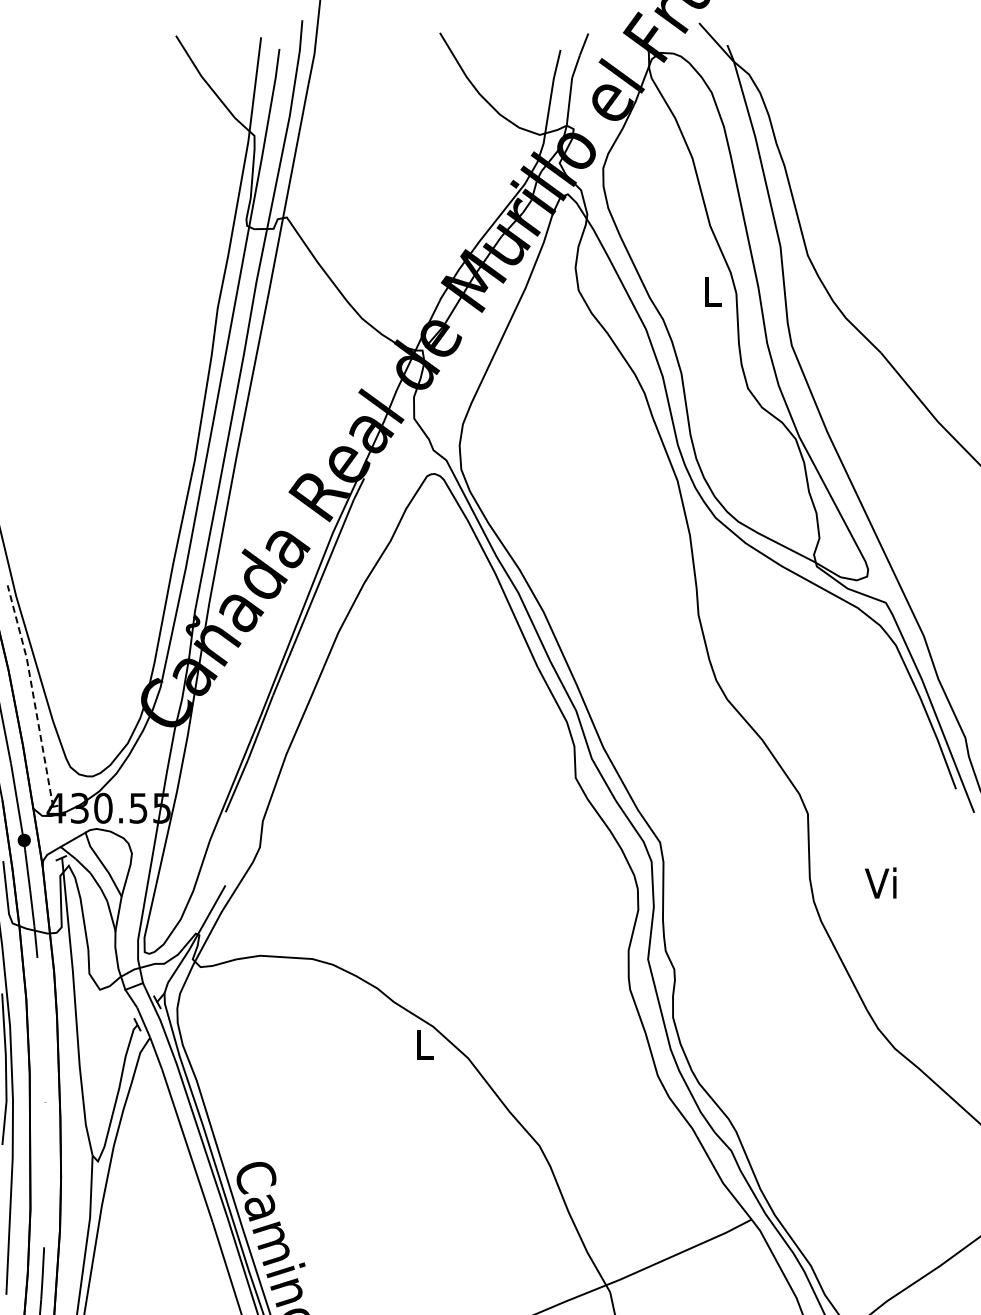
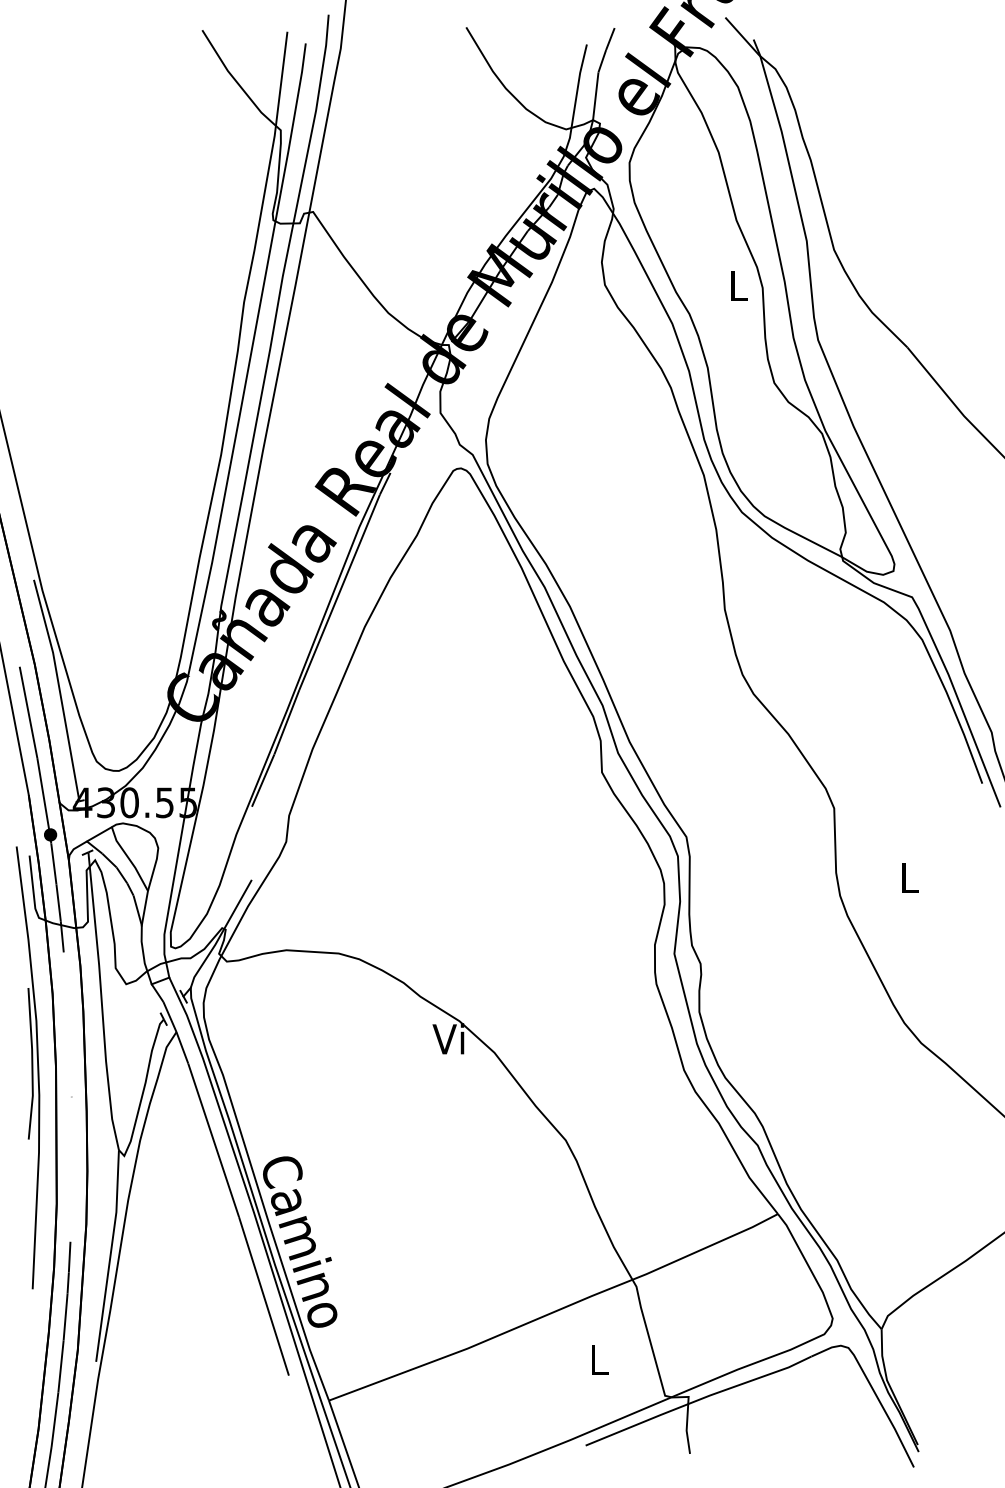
line: (33, 695) -> (59, 689), dashed -> solid
text: (880, 882) -> (906, 876), Vi -> L
text: (422, 1044) -> (448, 1038), L -> Vi

